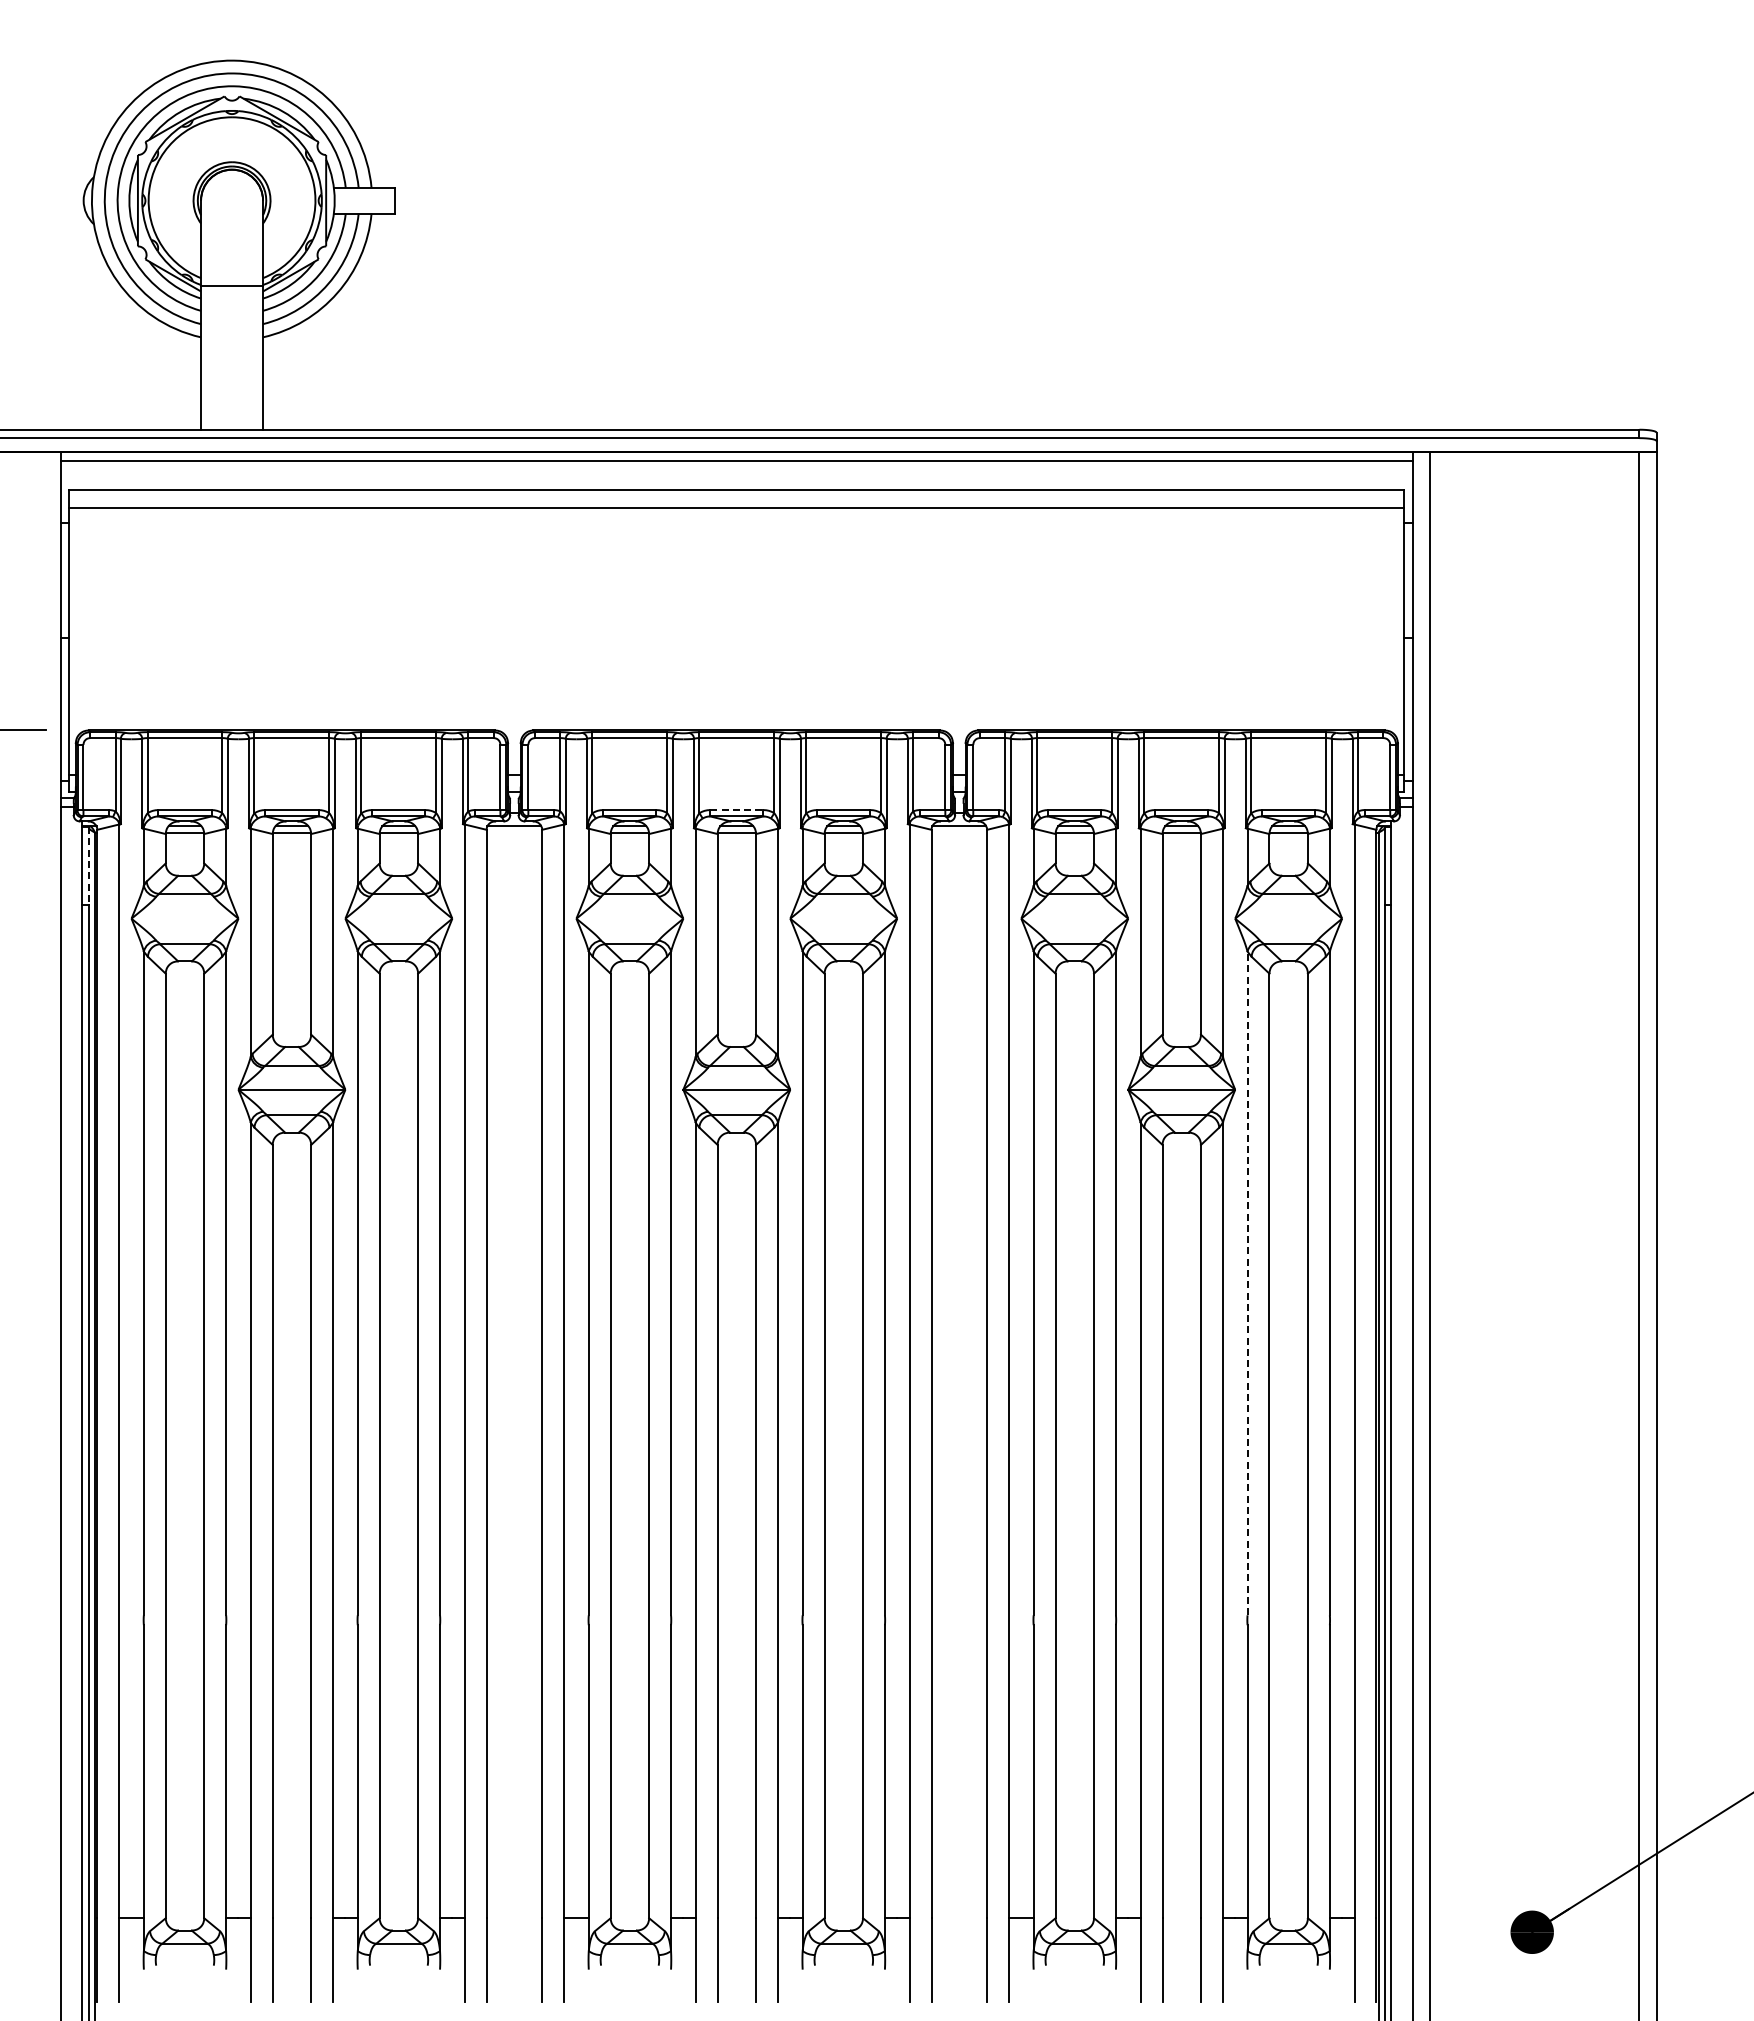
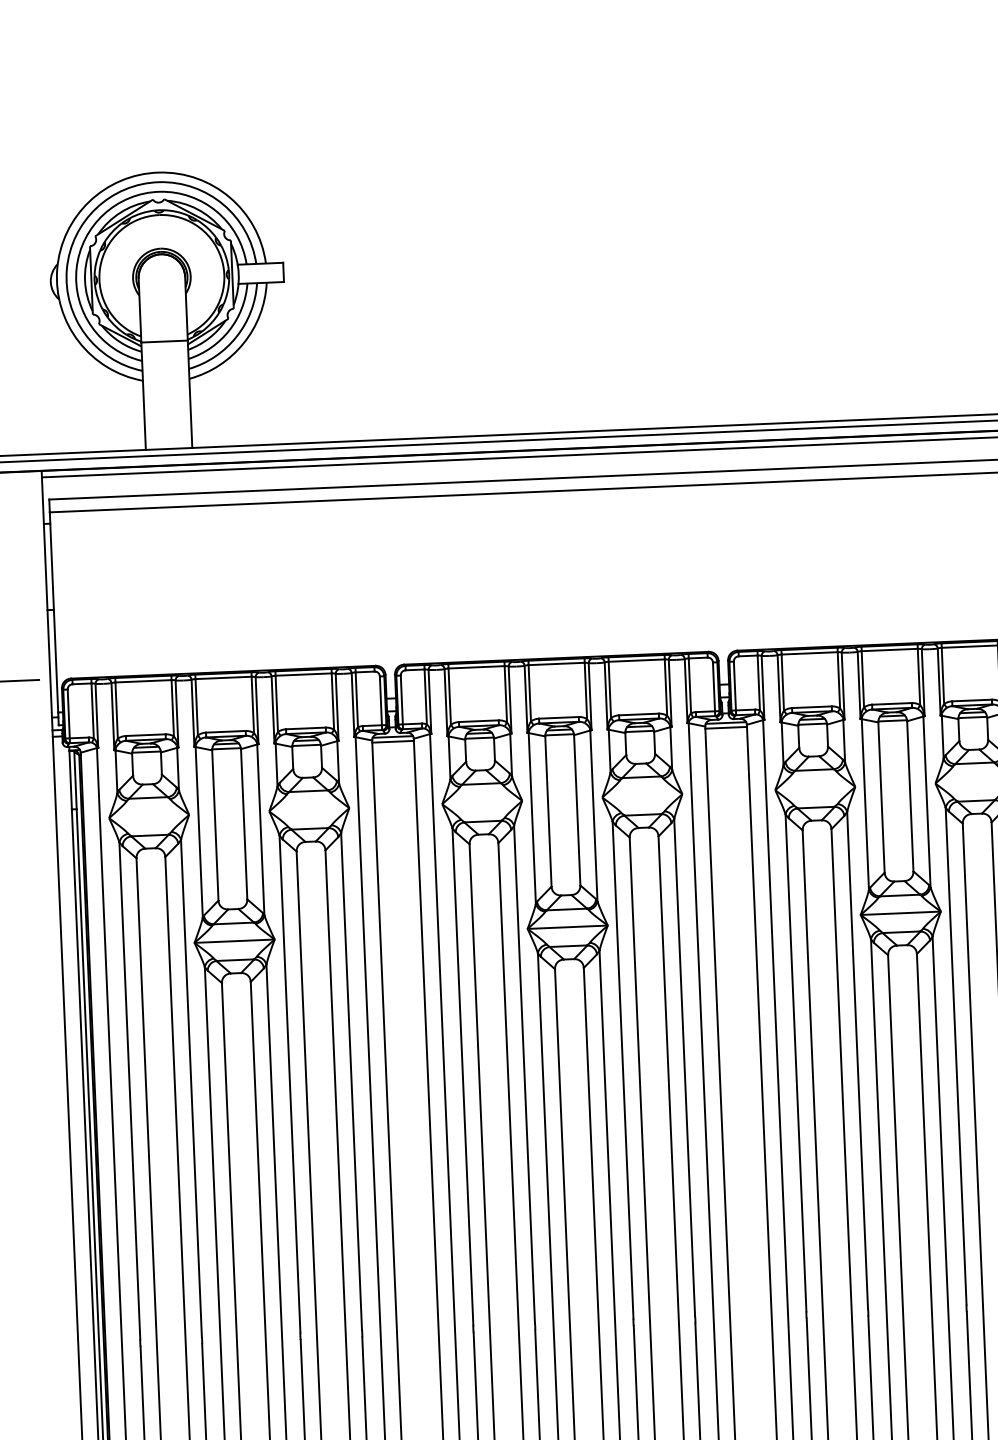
line: (736, 810) -> (558, 718), dashed -> solid
line: (514, 832) -> (393, 741), added
line: (959, 832) -> (726, 727), added
line: (88, 866) -> (75, 780), dashed -> solid
line: (1247, 1283) -> (956, 1056), dashed -> solid

